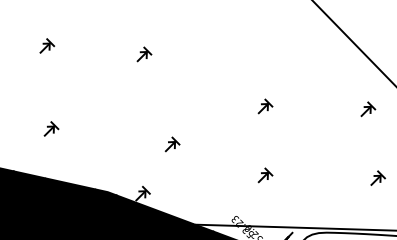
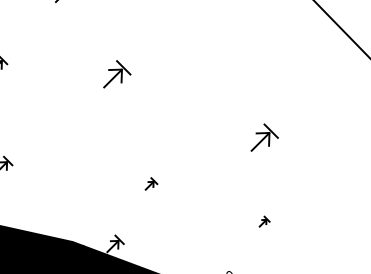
part: (144, 54) -> (117, 74), size x1.6
part: (265, 106) -> (264, 137), size x1.6
part: (172, 144) -> (151, 184), size x0.7
part: (265, 175) -> (264, 221), size x0.6

